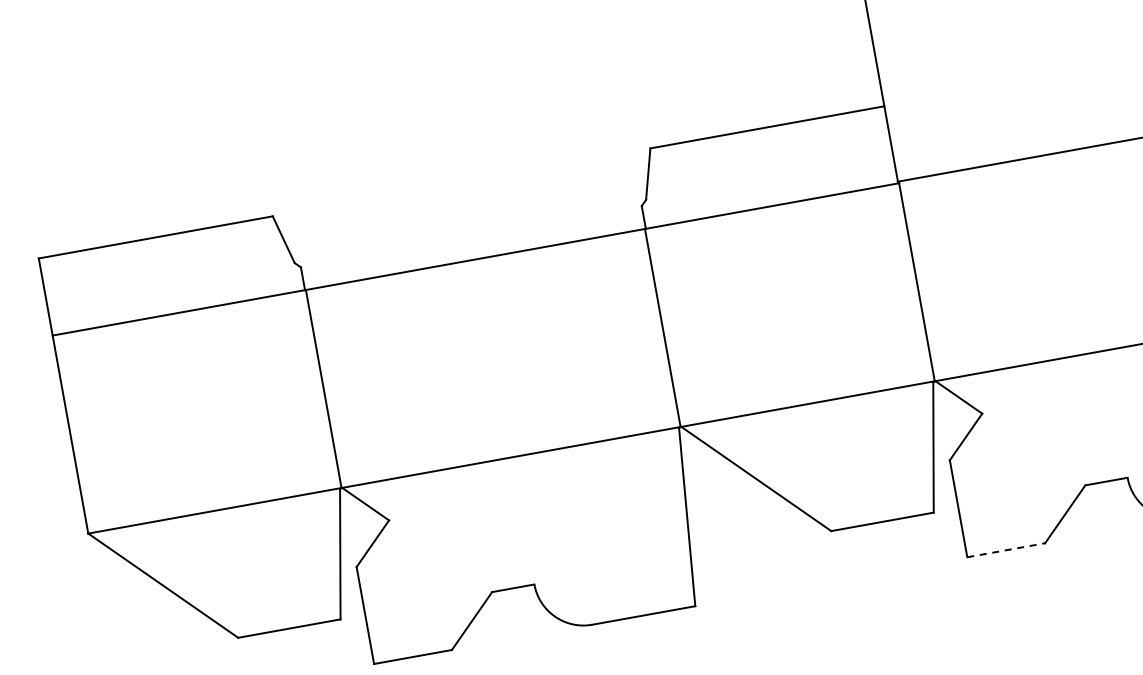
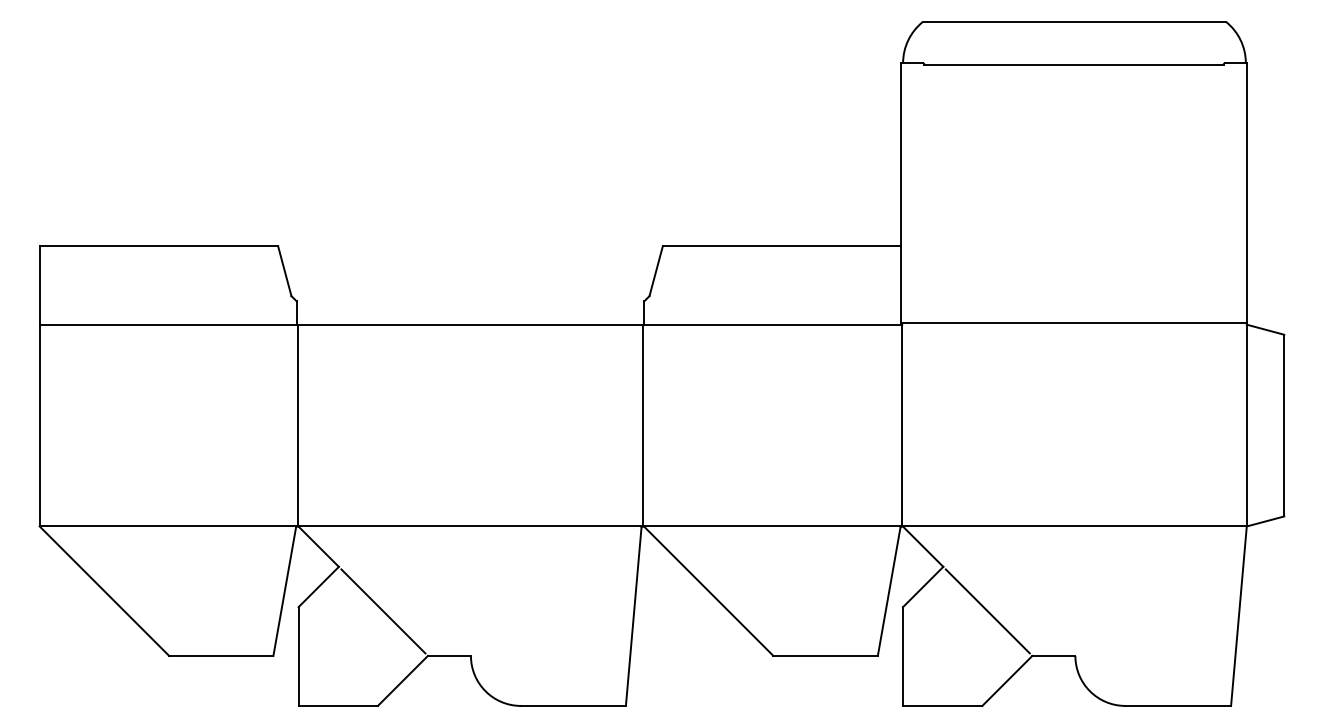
line: (1033, 449) -> (987, 611), added
line: (1005, 549) -> (942, 705), dashed -> solid
line: (440, 556) -> (383, 611), added

